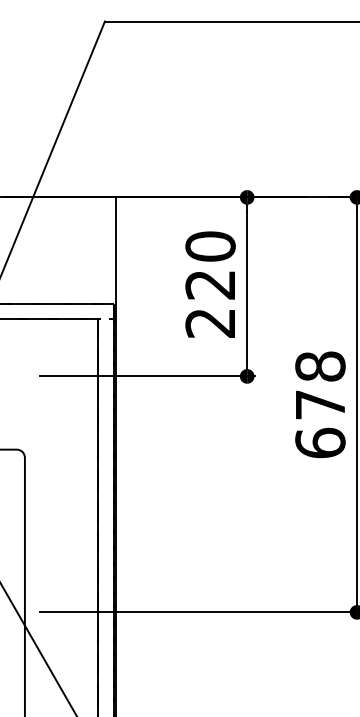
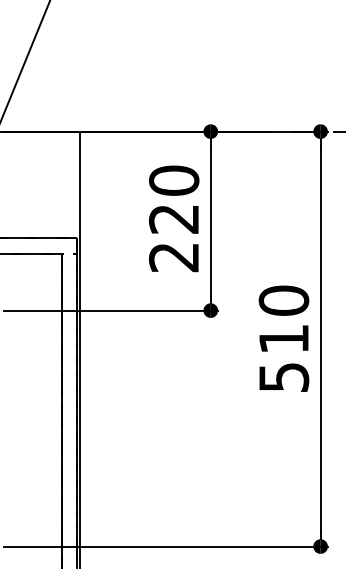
text: (320, 404) -> (284, 338), 678 -> 510

